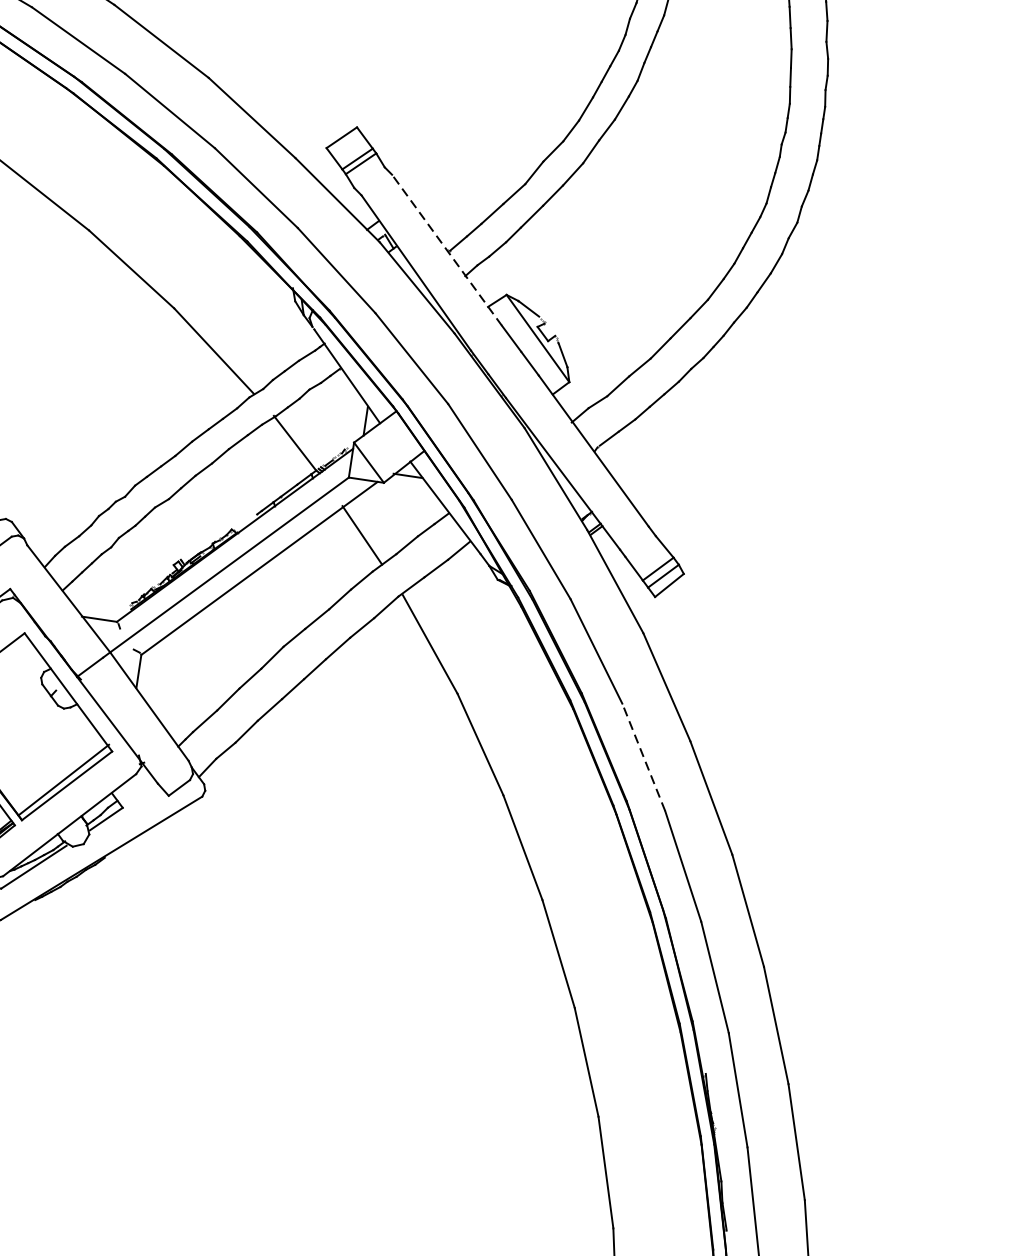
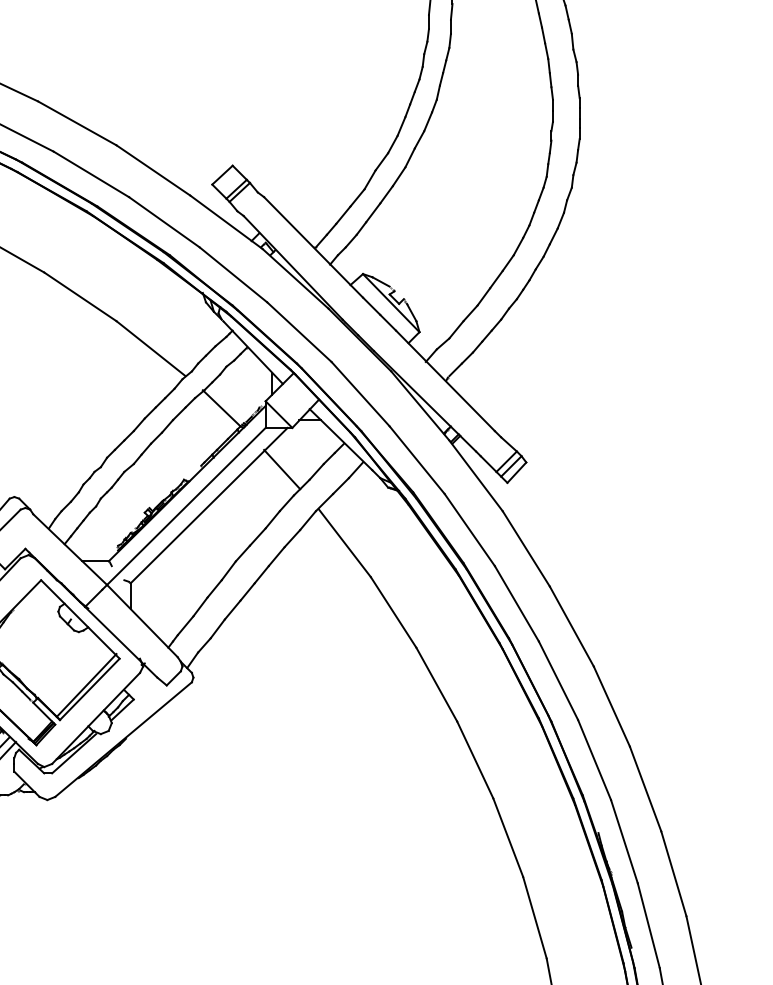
line: (446, 250) -> (313, 247), dashed -> solid
line: (643, 756) -> (516, 603), dashed -> solid

